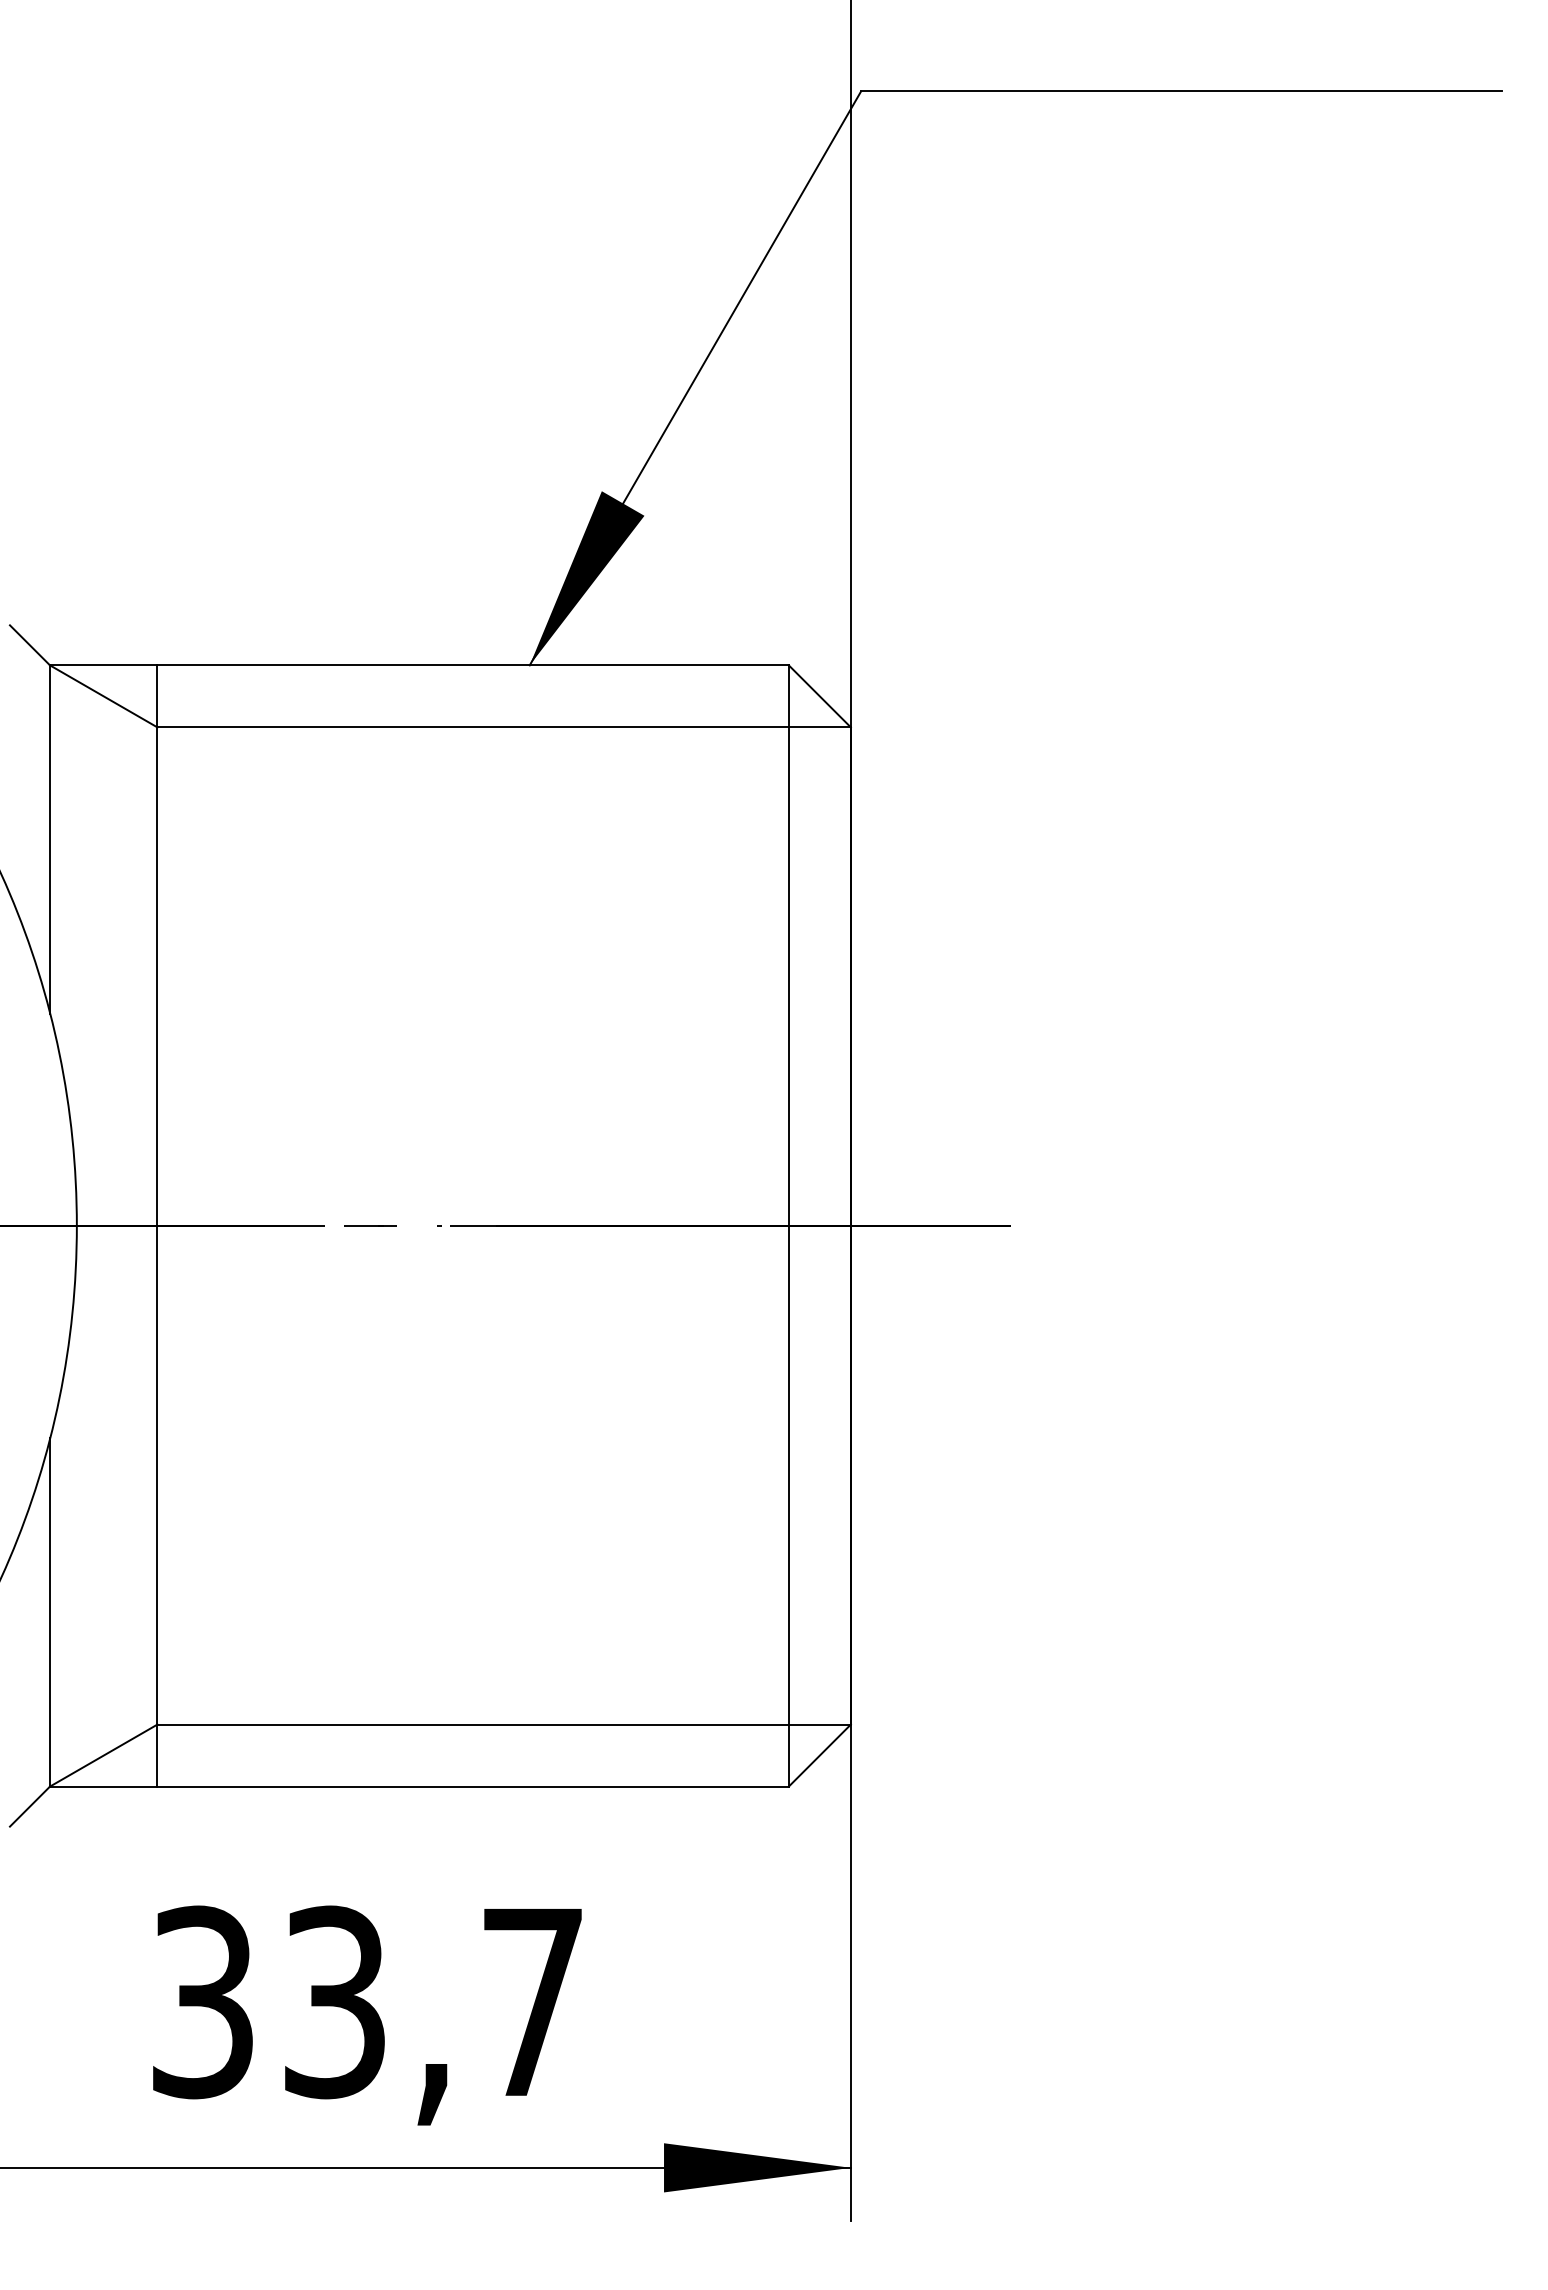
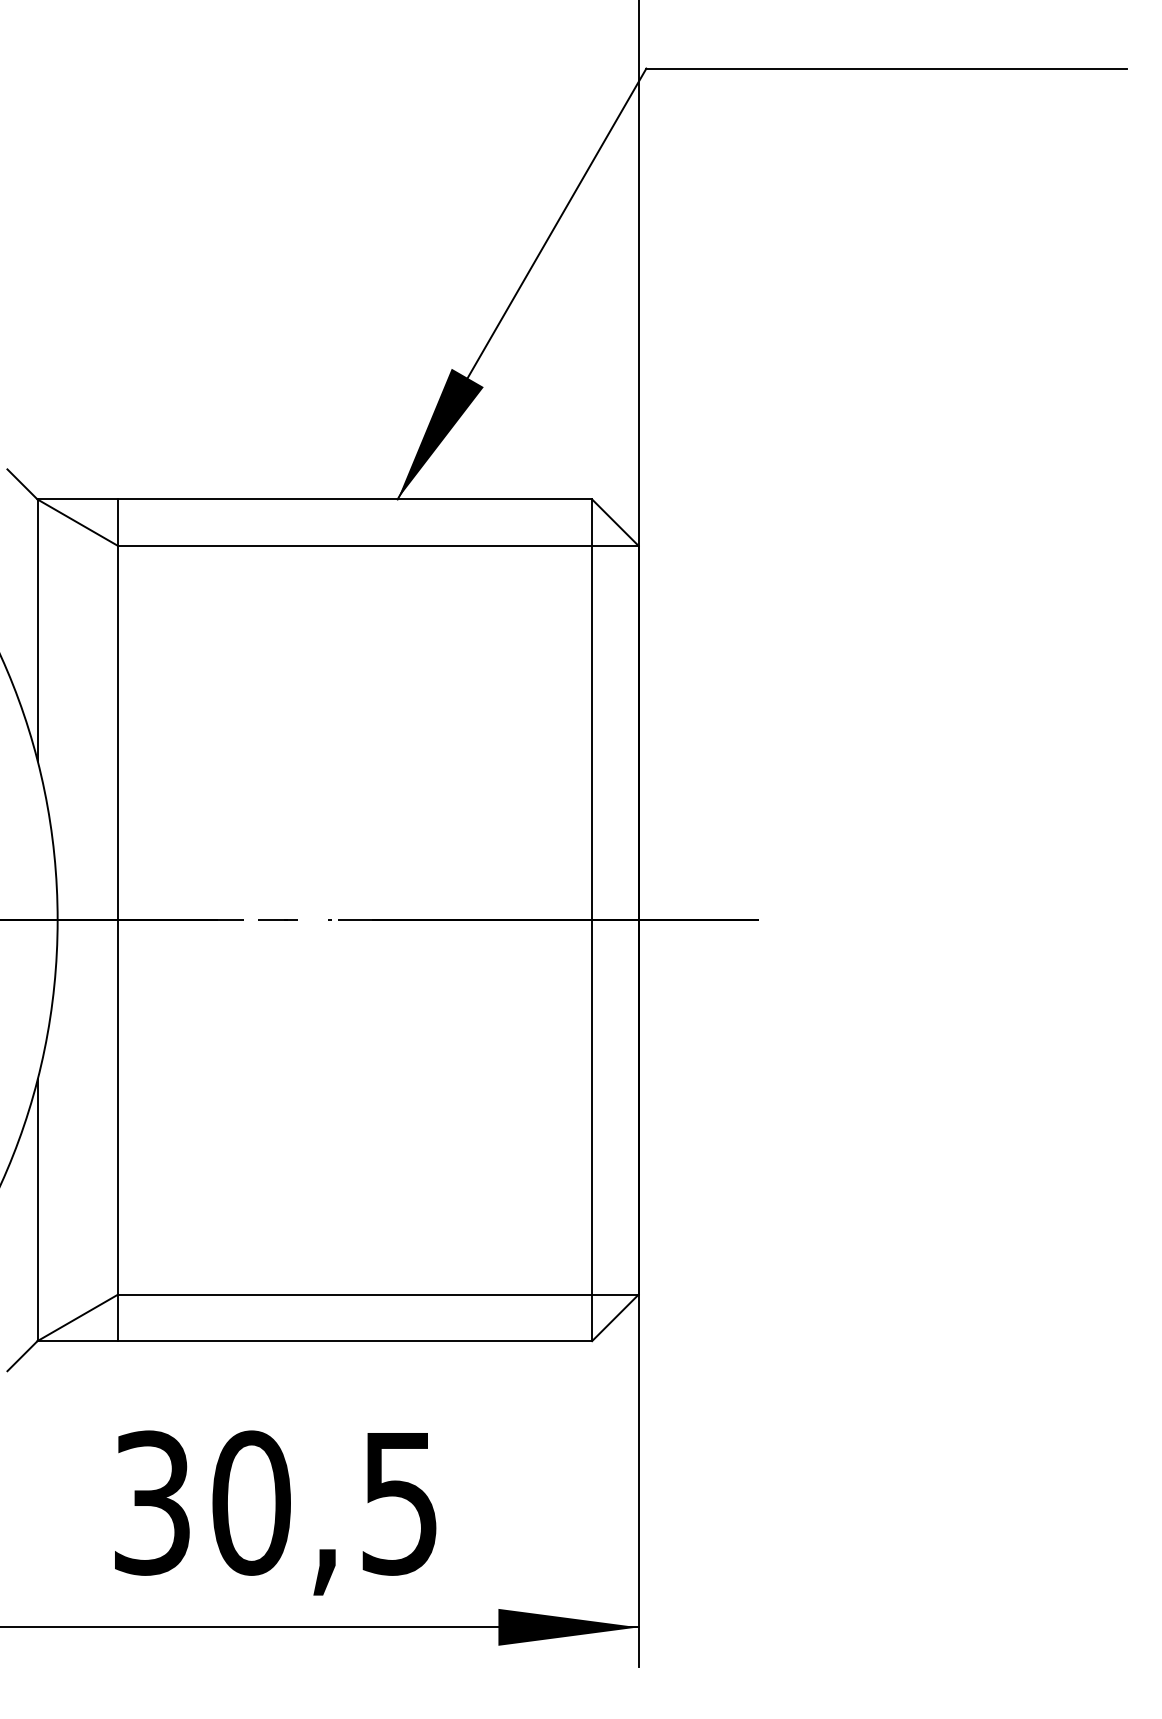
text: (432, 2001) -> (324, 1502), 33,7 -> 30,5

